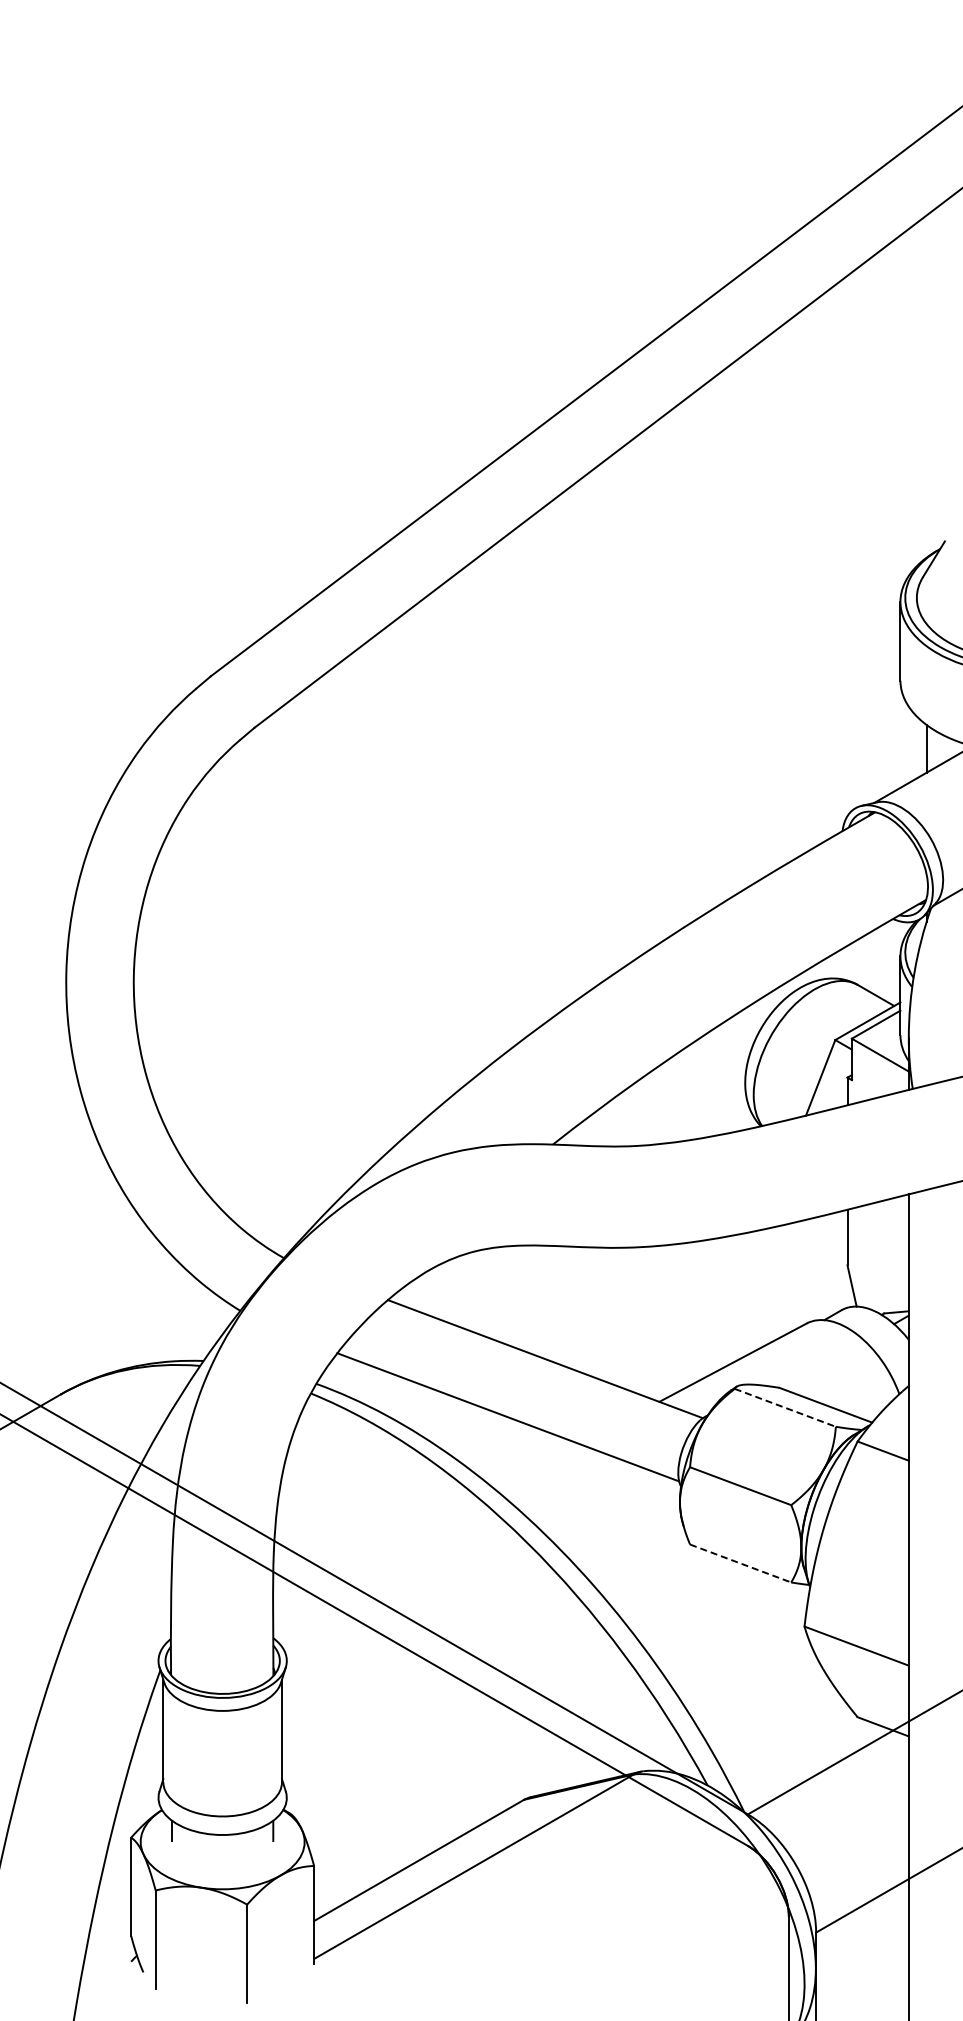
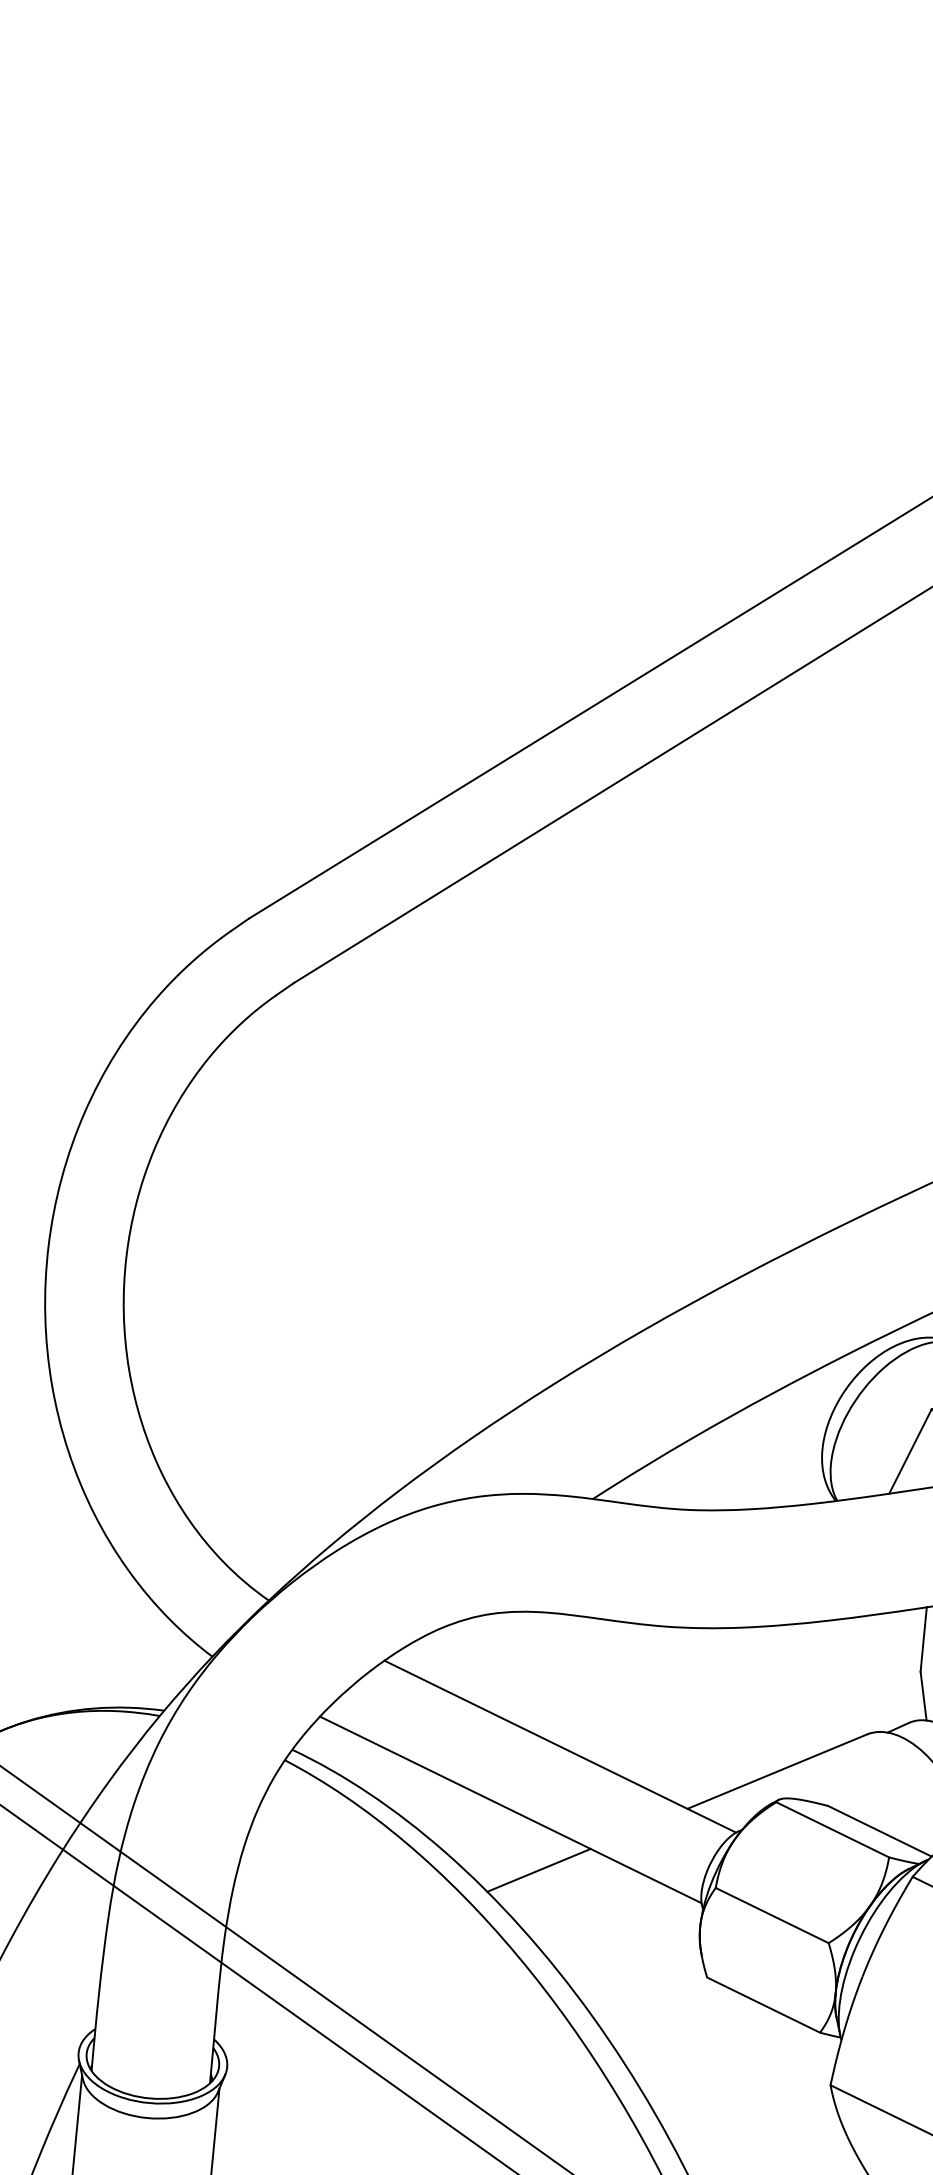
line: (785, 1407) -> (832, 1829), dashed -> solid
line: (536, 1466) -> (538, 1869), added
line: (741, 1563) -> (764, 2005), dashed -> solid

